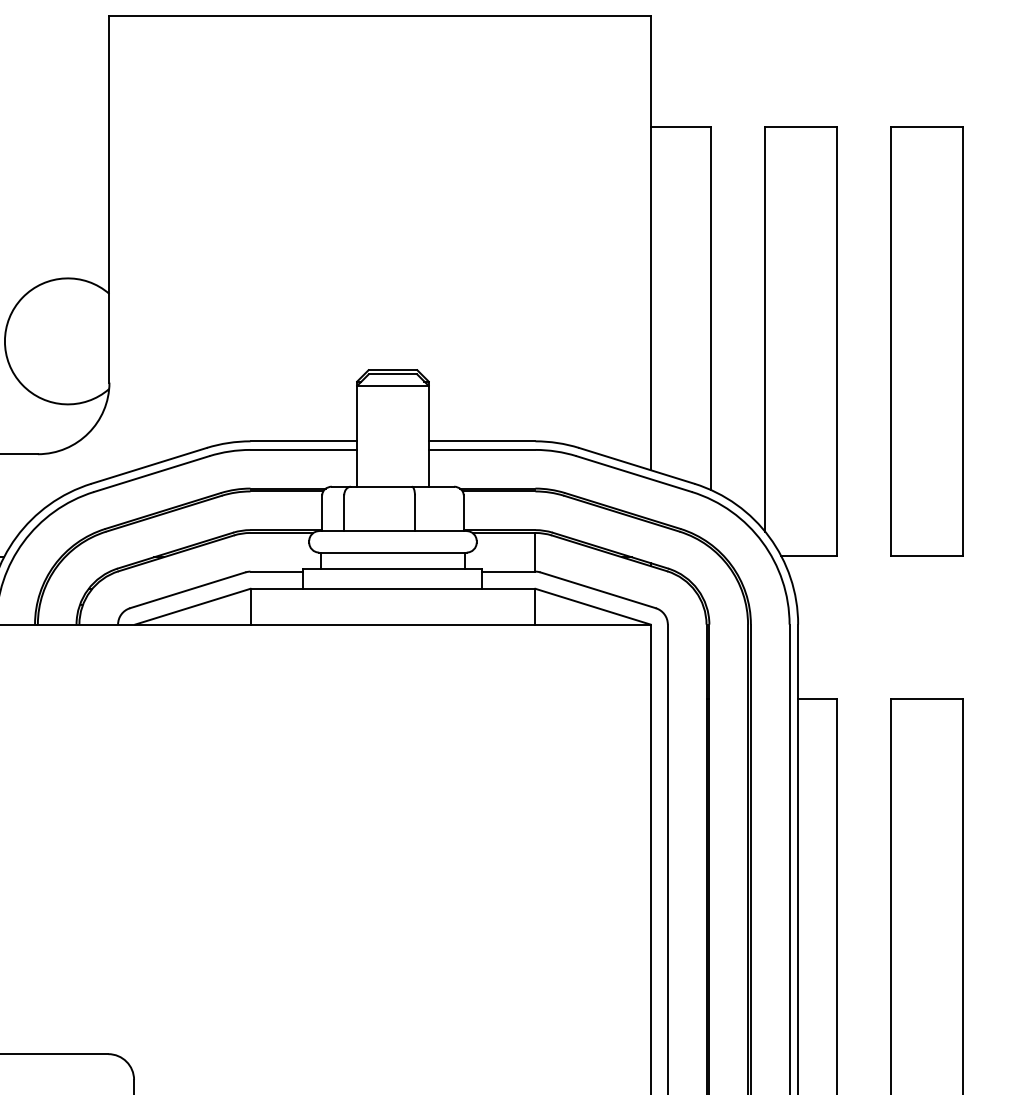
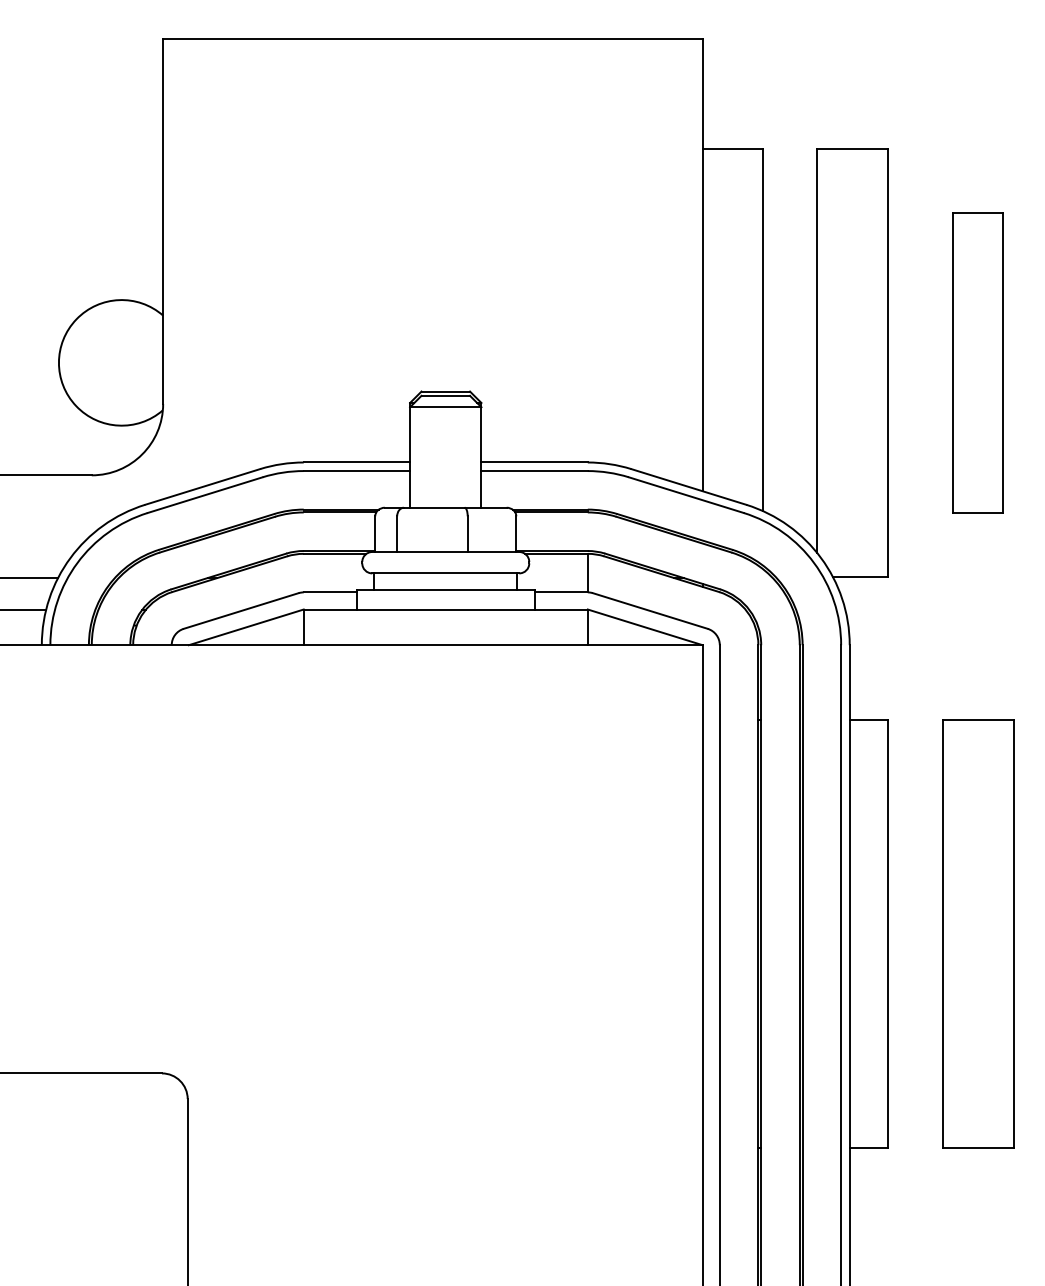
part: (927, 341) -> (978, 362), size x0.7

